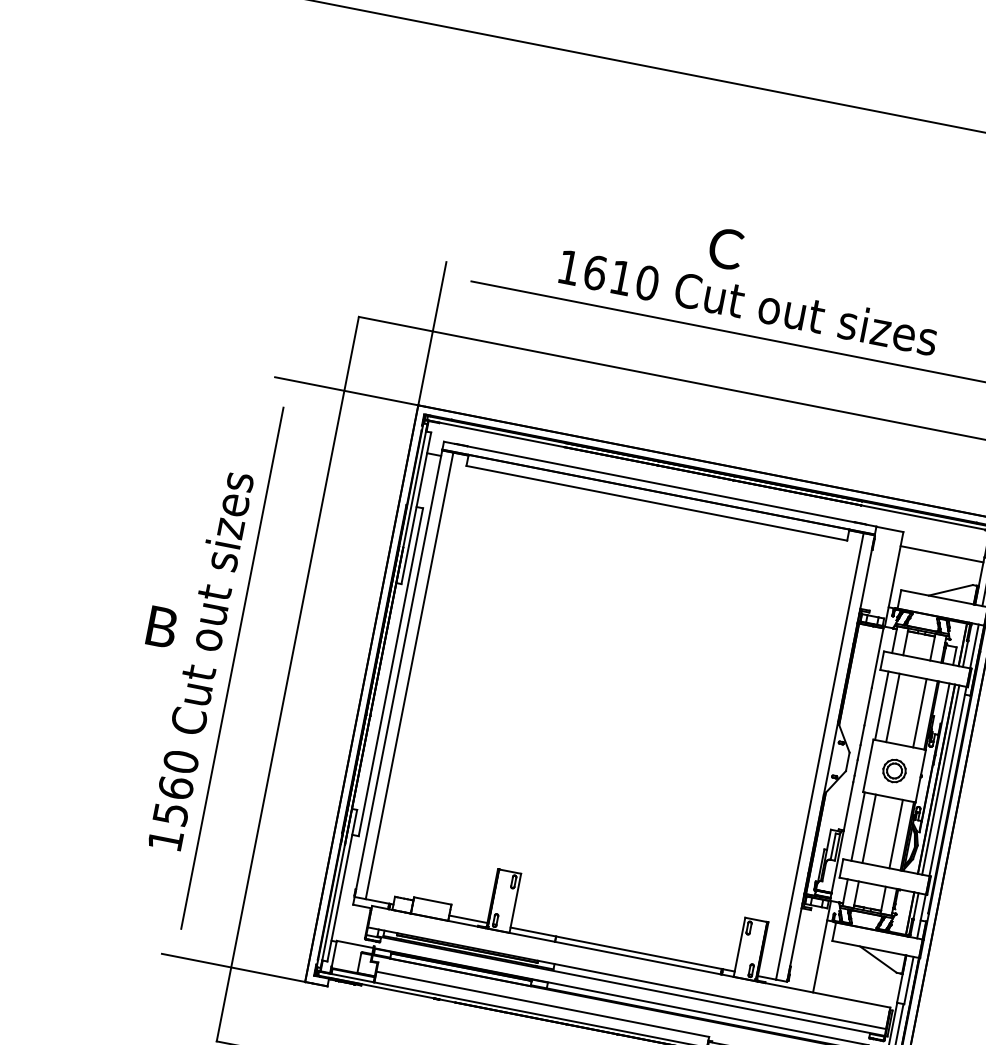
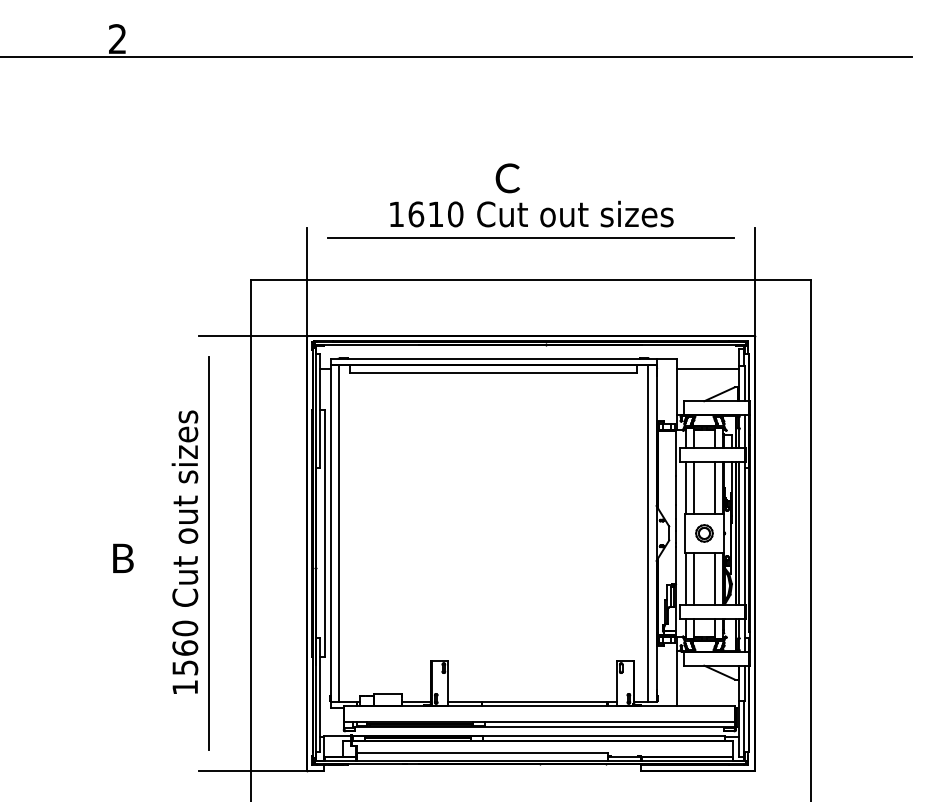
text: (162, 626) -> (123, 557), moved

